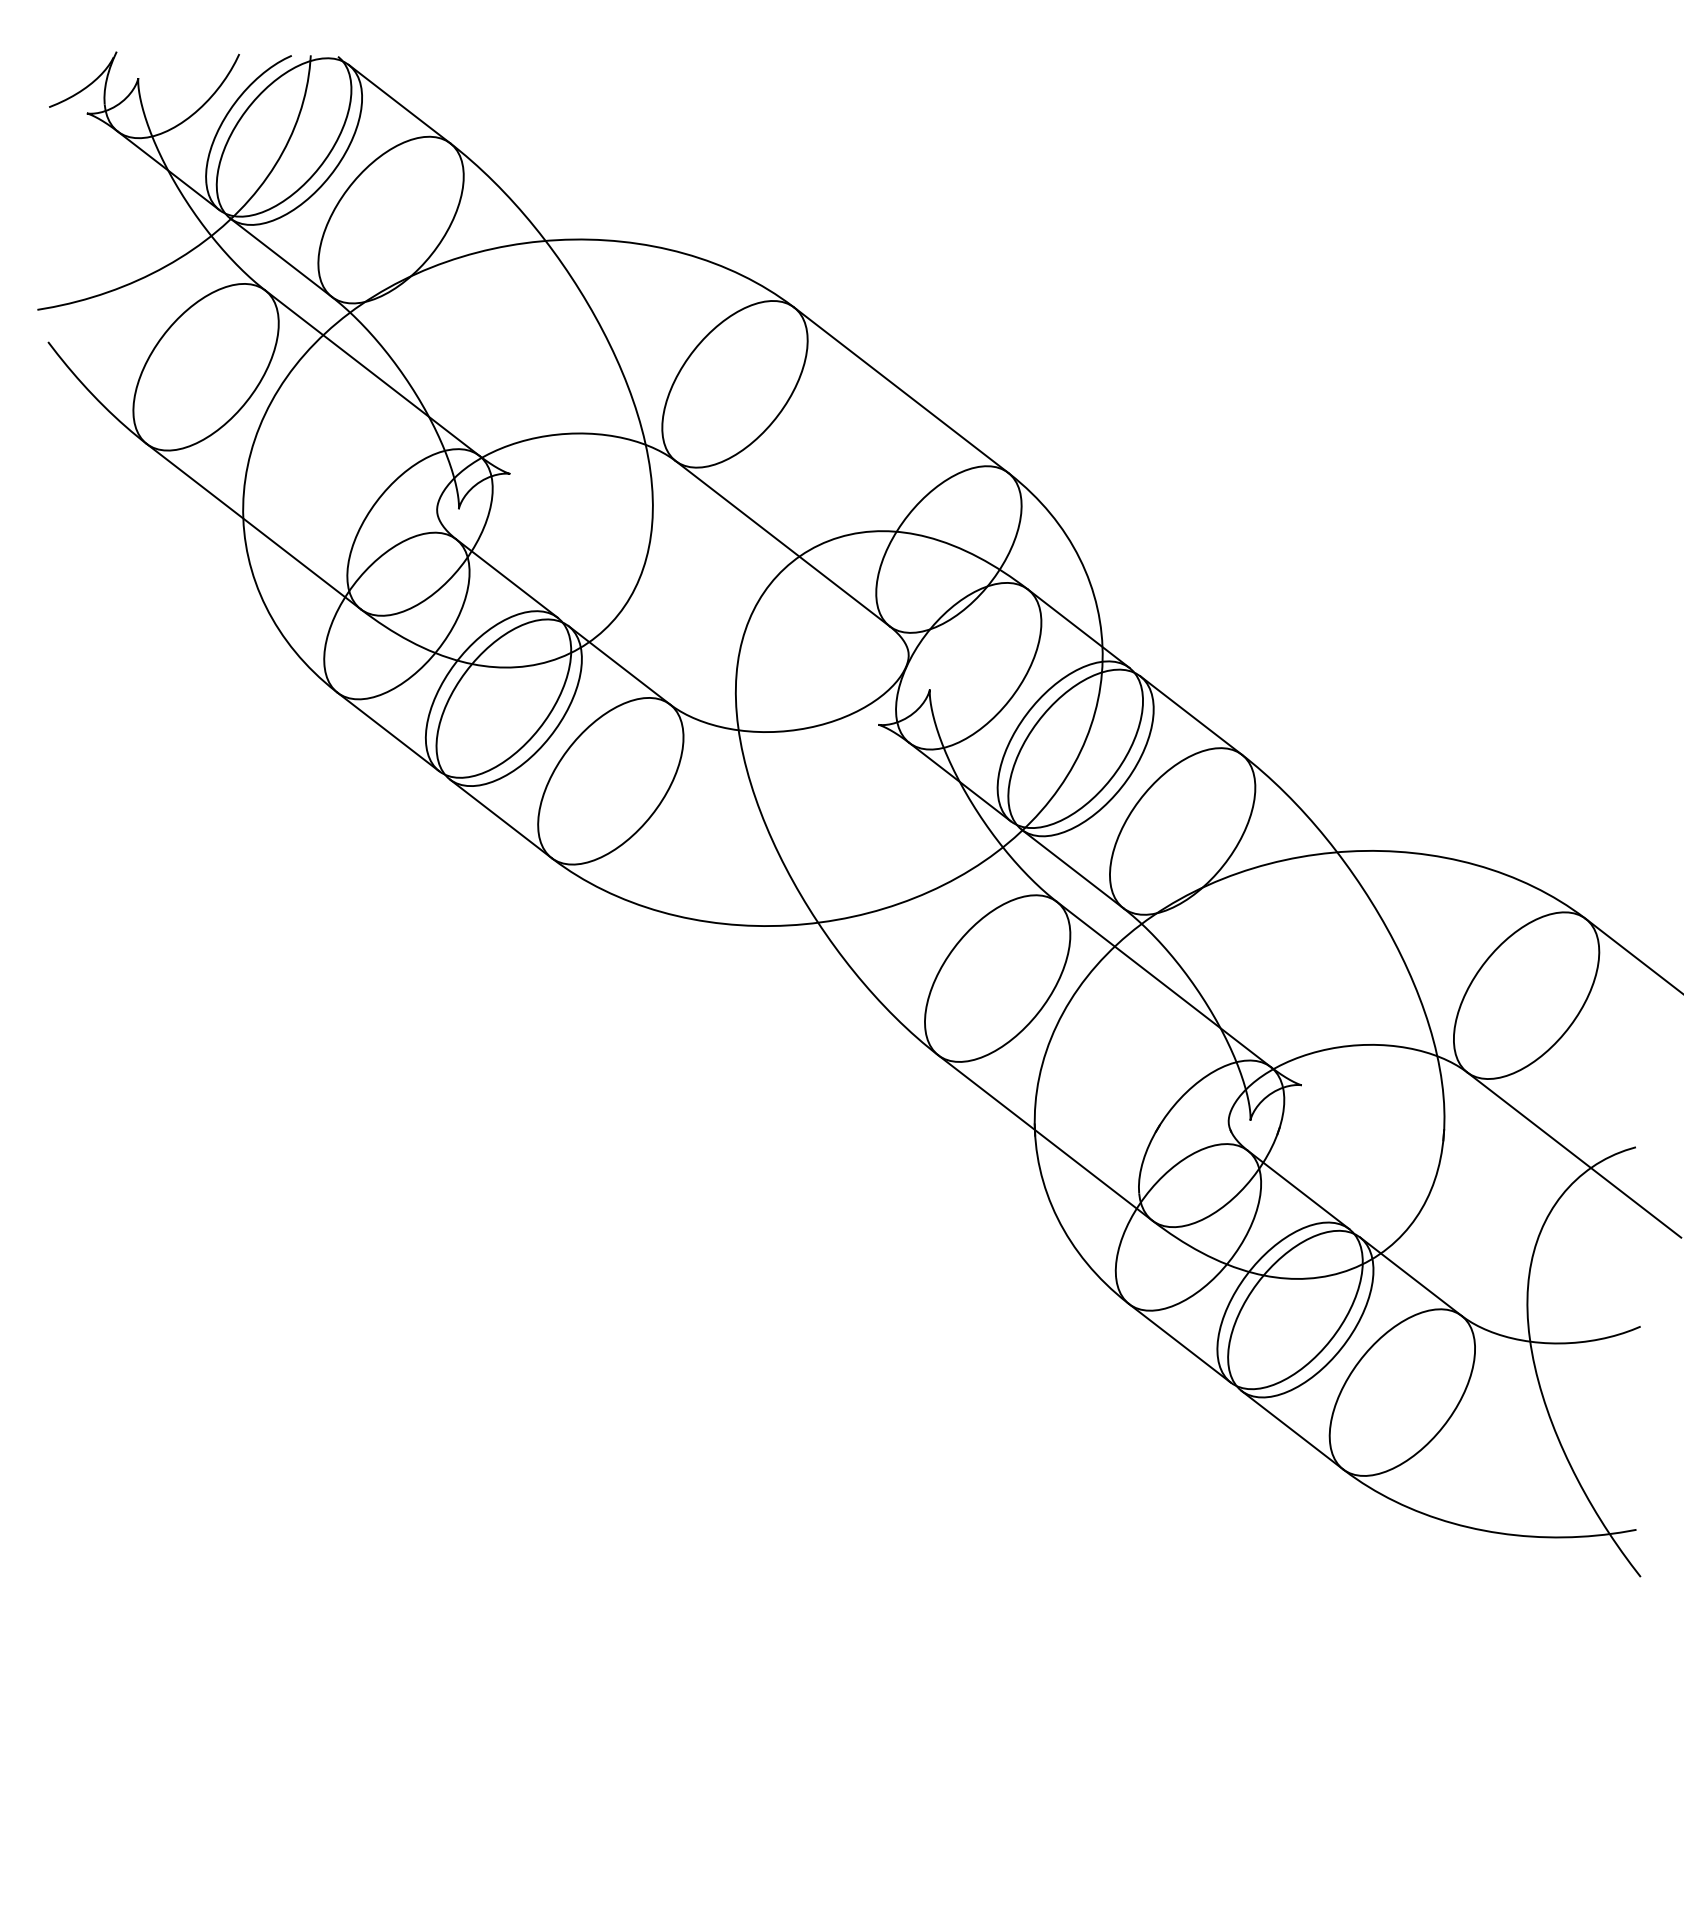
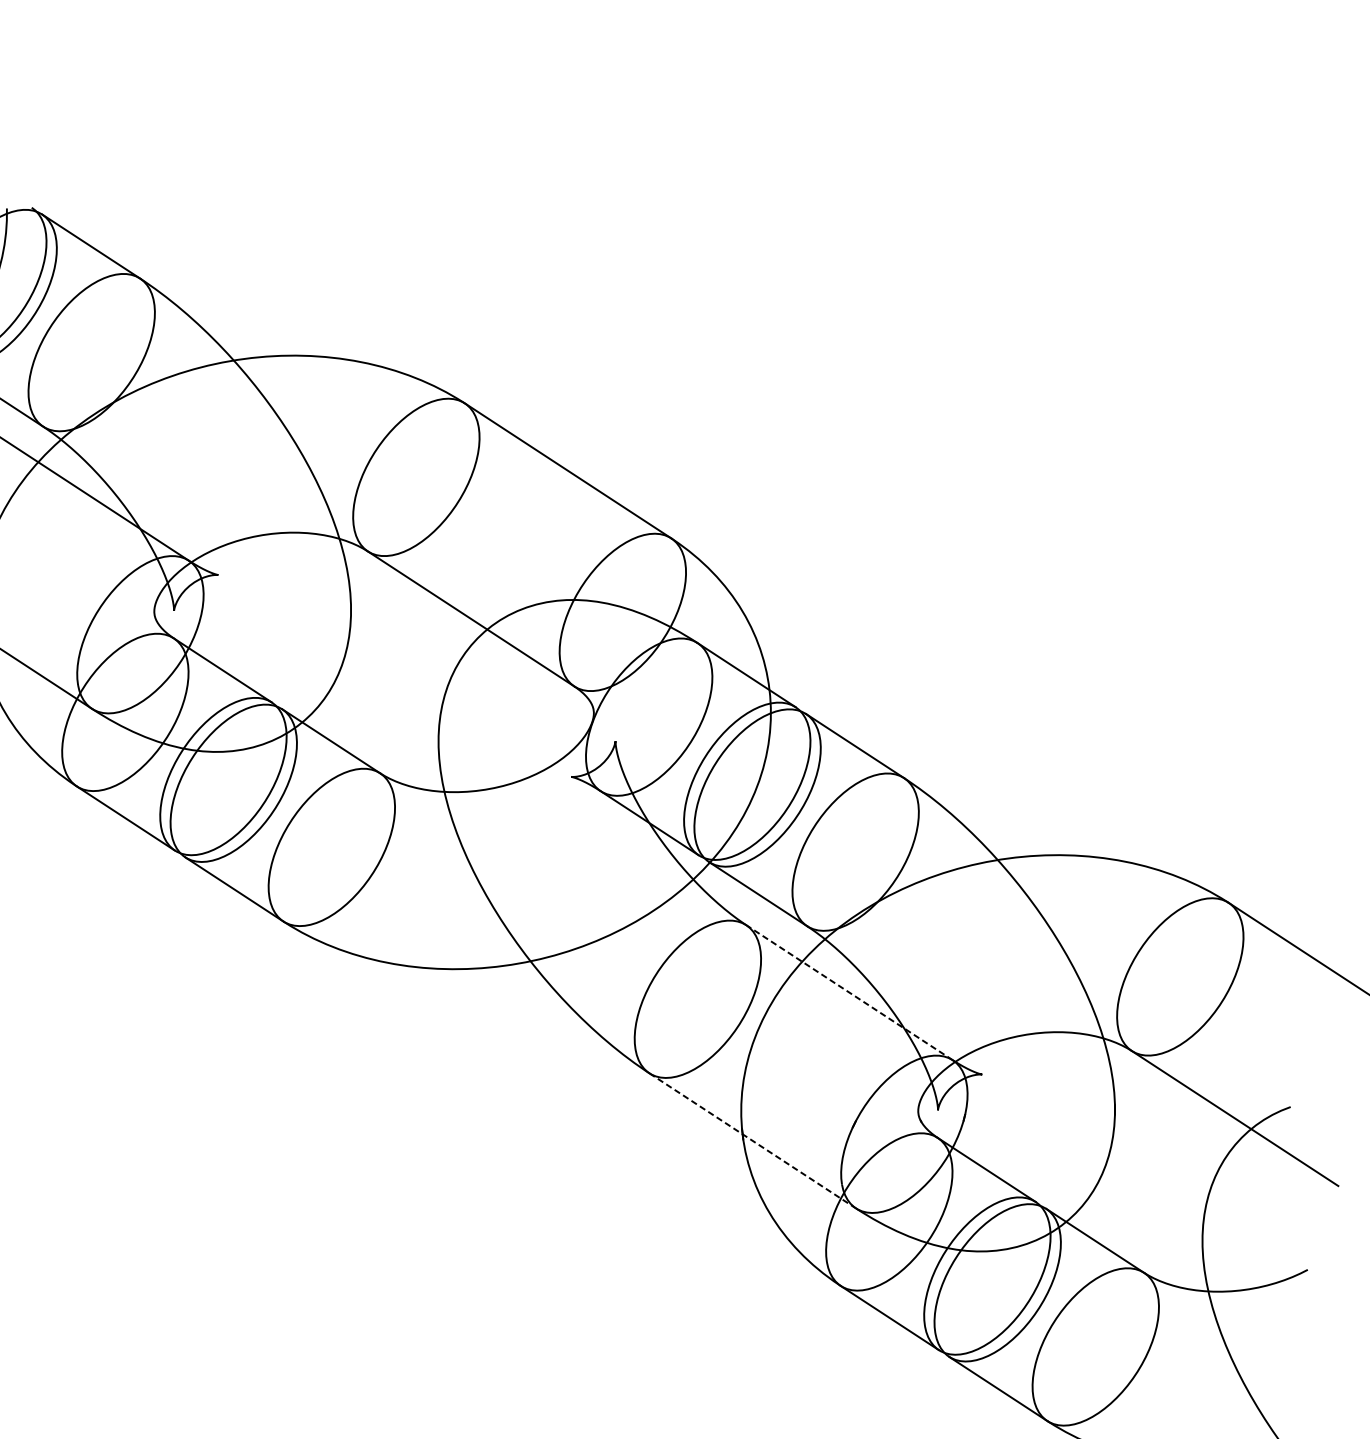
line: (1163, 984) -> (849, 992), solid -> dashed
line: (1045, 1138) -> (752, 1141), solid -> dashed

